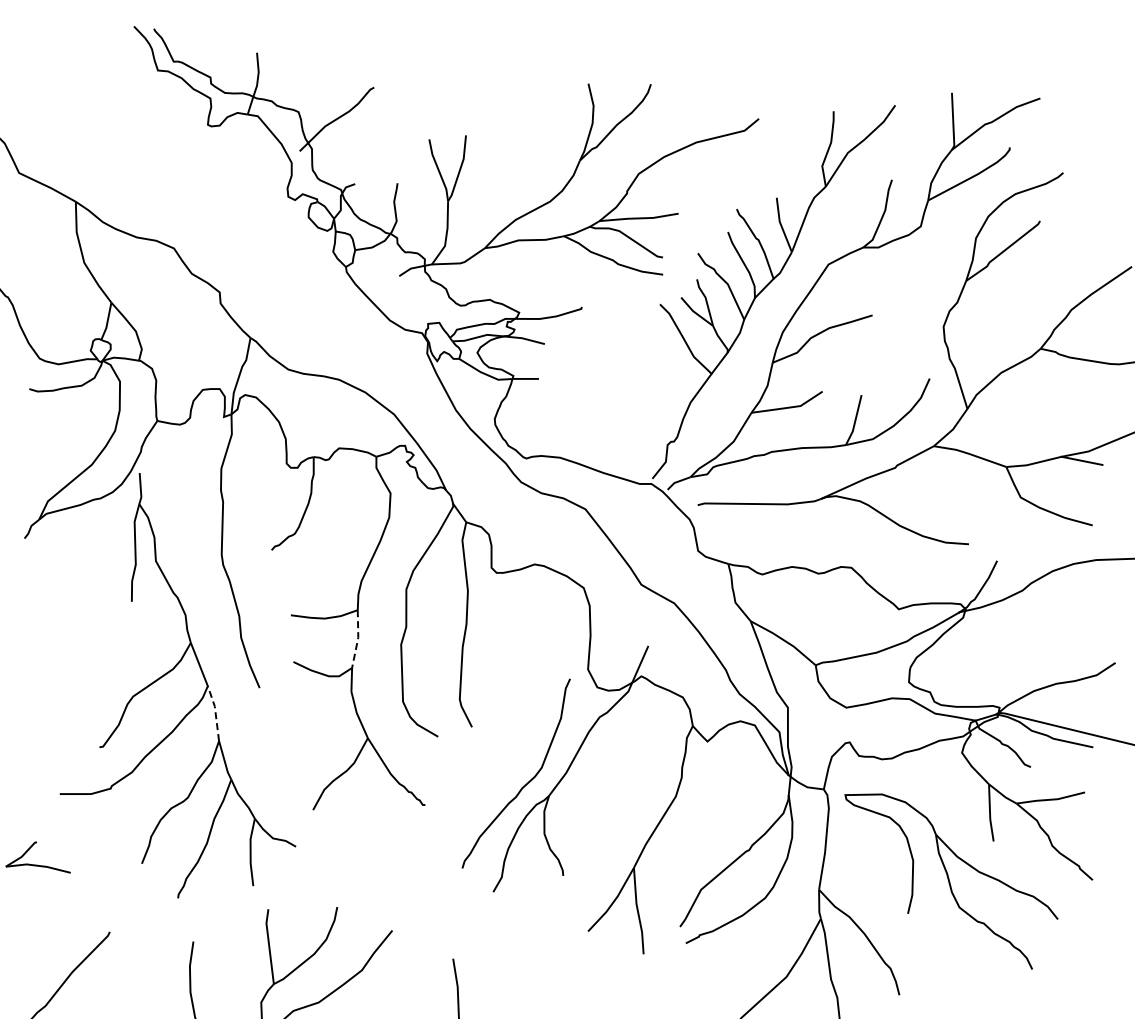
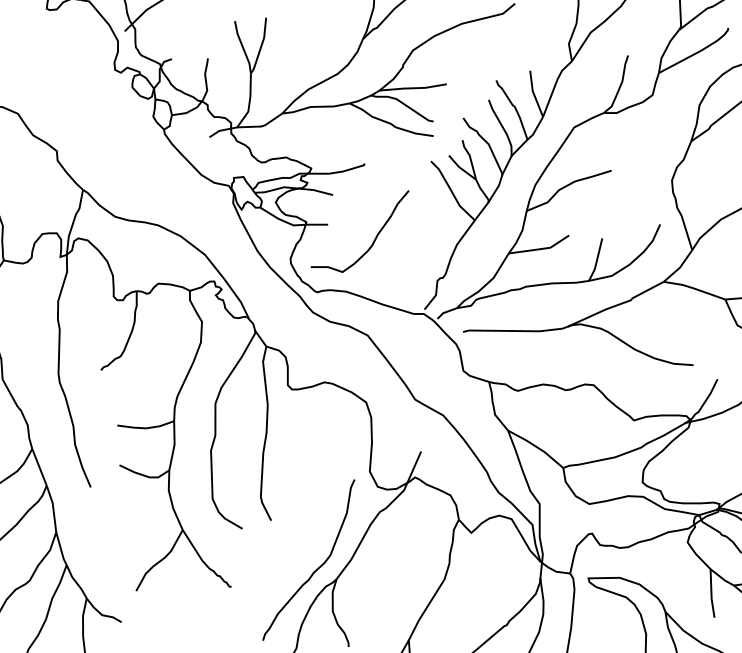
curve: (593, 395) -> (374, 238), added
line: (358, 638) -> (174, 445), dashed -> solid
line: (215, 712) -> (53, 508), dashed -> solid

